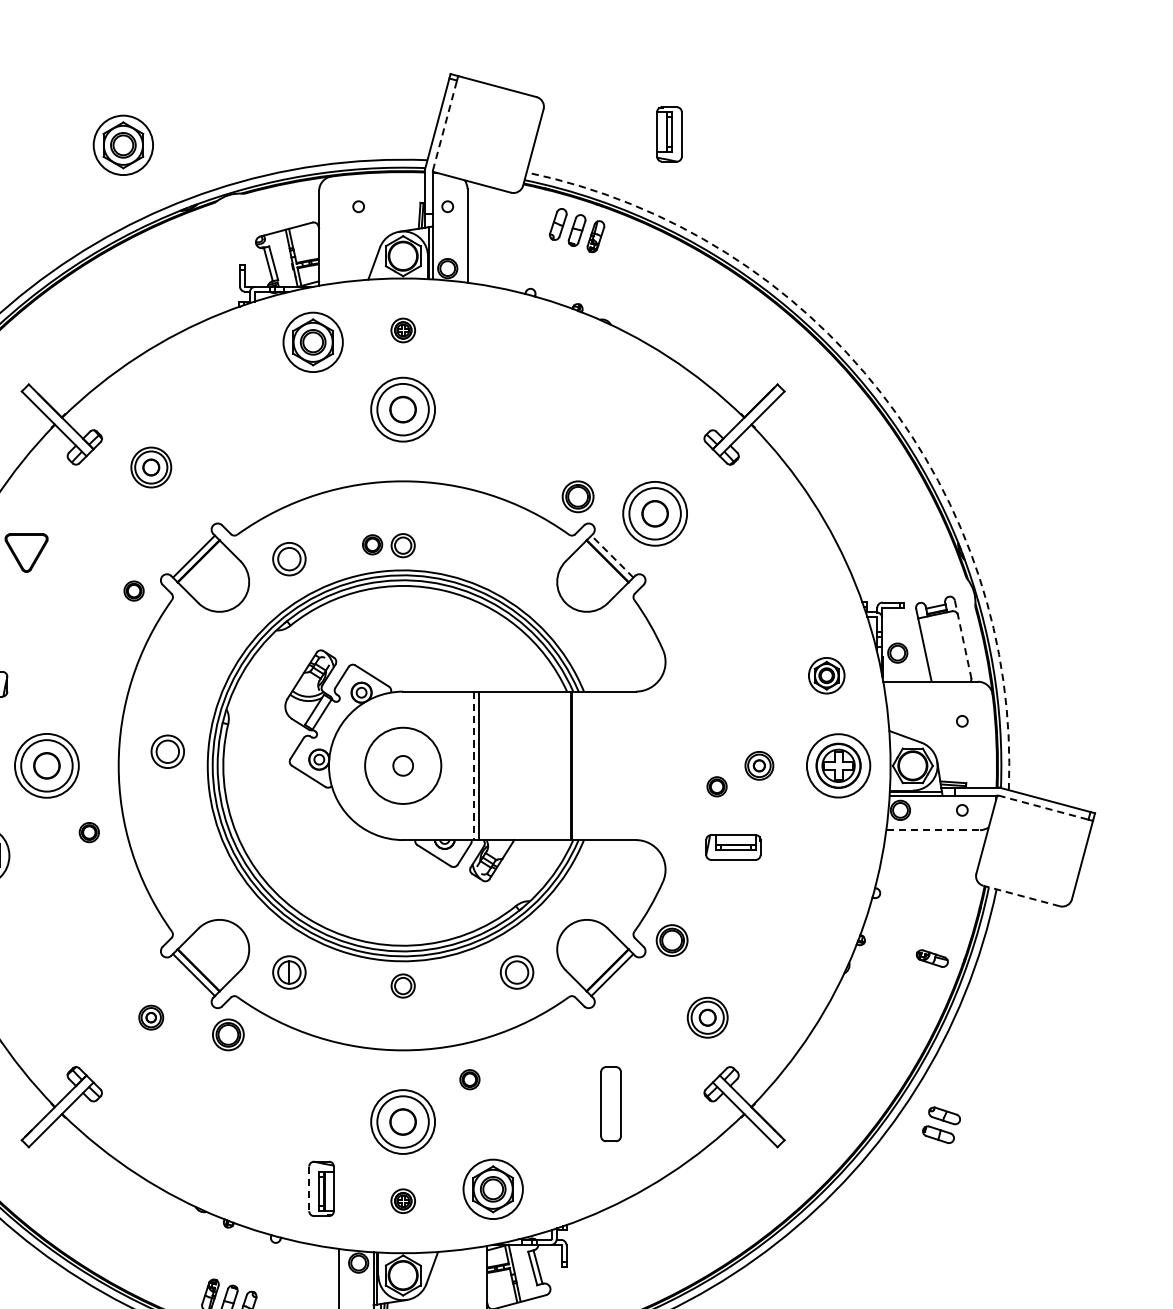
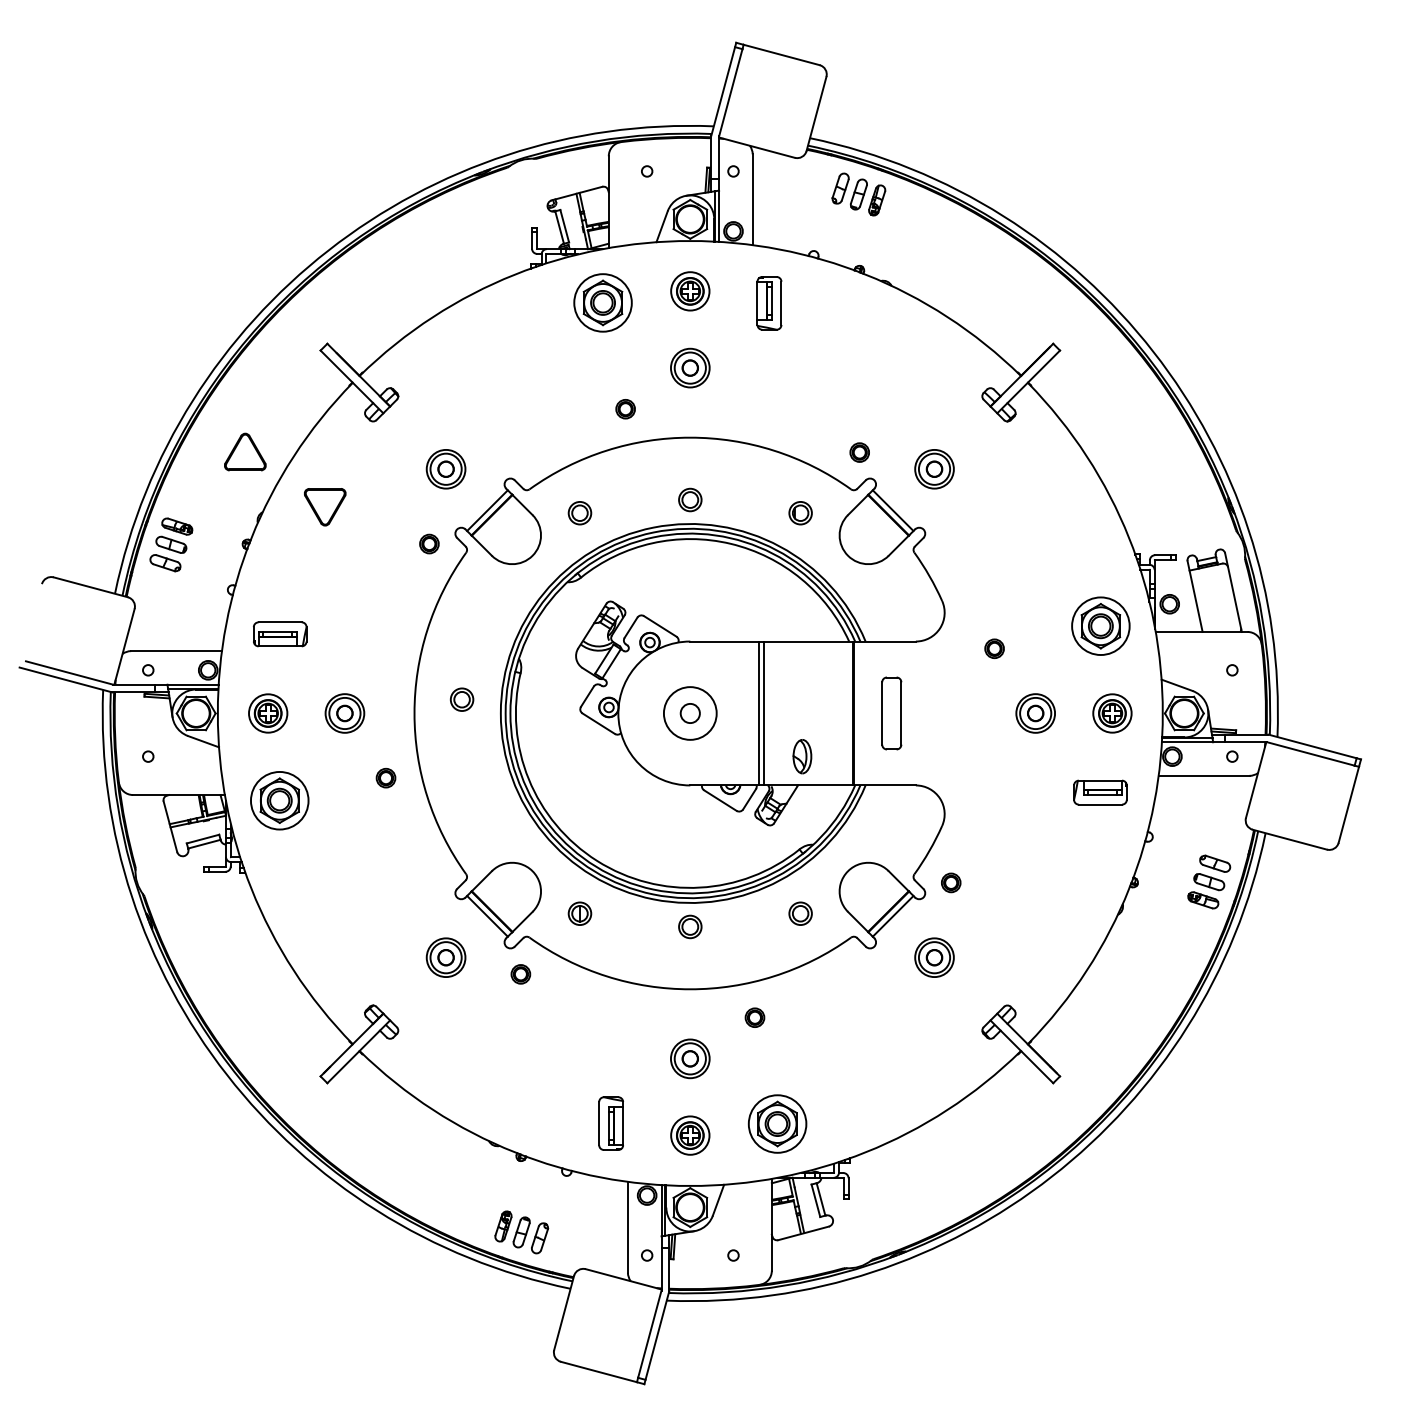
line: (444, 125) -> (730, 92), dashed -> solid
part: (669, 134) -> (769, 303), moved
part: (122, 144) -> (418, 111), removed
part: (403, 330) -> (690, 291), size x1.67
arc: (880, 392) -> (1153, 351), dashed -> solid
part: (403, 408) -> (690, 367), size x0.62
part: (150, 467) -> (445, 469), moved
part: (577, 496) -> (859, 452), size x0.62
part: (655, 514) -> (934, 469), size x0.62
part: (372, 545) -> (625, 409), moved
line: (612, 556) -> (893, 510), dashed -> solid
part: (288, 559) -> (579, 513), size x0.71
part: (516, 559) -> (800, 513), added
line: (963, 642) -> (1233, 593), dashed -> solid
part: (826, 675) -> (1100, 625), size x1.67
part: (167, 751) -> (461, 699), size x0.71
part: (46, 765) -> (344, 713), size x0.62
circle: (402, 765) -> (689, 713), size x0.71
line: (473, 765) -> (758, 713), dashed -> solid
part: (759, 765) -> (1035, 713), size x1.43
part: (838, 765) -> (1112, 713), size x0.62
part: (716, 786) -> (994, 648), moved
line: (1043, 808) -> (1311, 754), dashed -> solid
part: (518, 810) -> (802, 756), added
line: (933, 829) -> (1204, 775), dashed -> solid
part: (733, 847) -> (1100, 792), moved
line: (1021, 895) -> (1289, 839), dashed -> solid
part: (672, 940) -> (951, 882), size x0.62
part: (288, 972) -> (579, 913), size x0.71
part: (516, 972) -> (800, 913), size x0.71
part: (150, 1017) -> (445, 957), size x1.67
part: (707, 1017) -> (934, 957), moved
part: (228, 1035) -> (520, 974), size x0.62
part: (610, 1104) -> (891, 713), moved
part: (403, 1121) -> (690, 1058), size x0.62
part: (941, 1124) -> (1212, 872), moved
line: (309, 1188) -> (599, 1123), dashed -> solid
part: (403, 1201) -> (690, 1135), size x1.67

